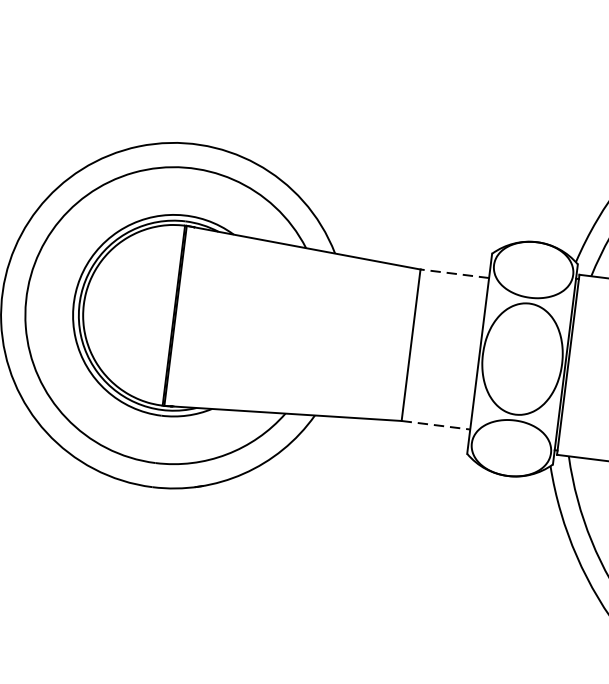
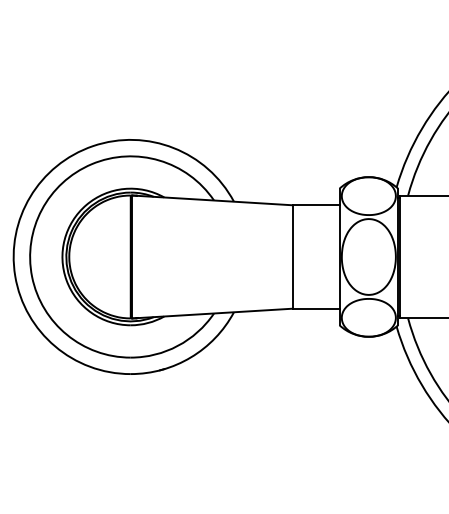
line: (453, 273) -> (315, 205), dashed -> solid
line: (436, 425) -> (316, 308), dashed -> solid

